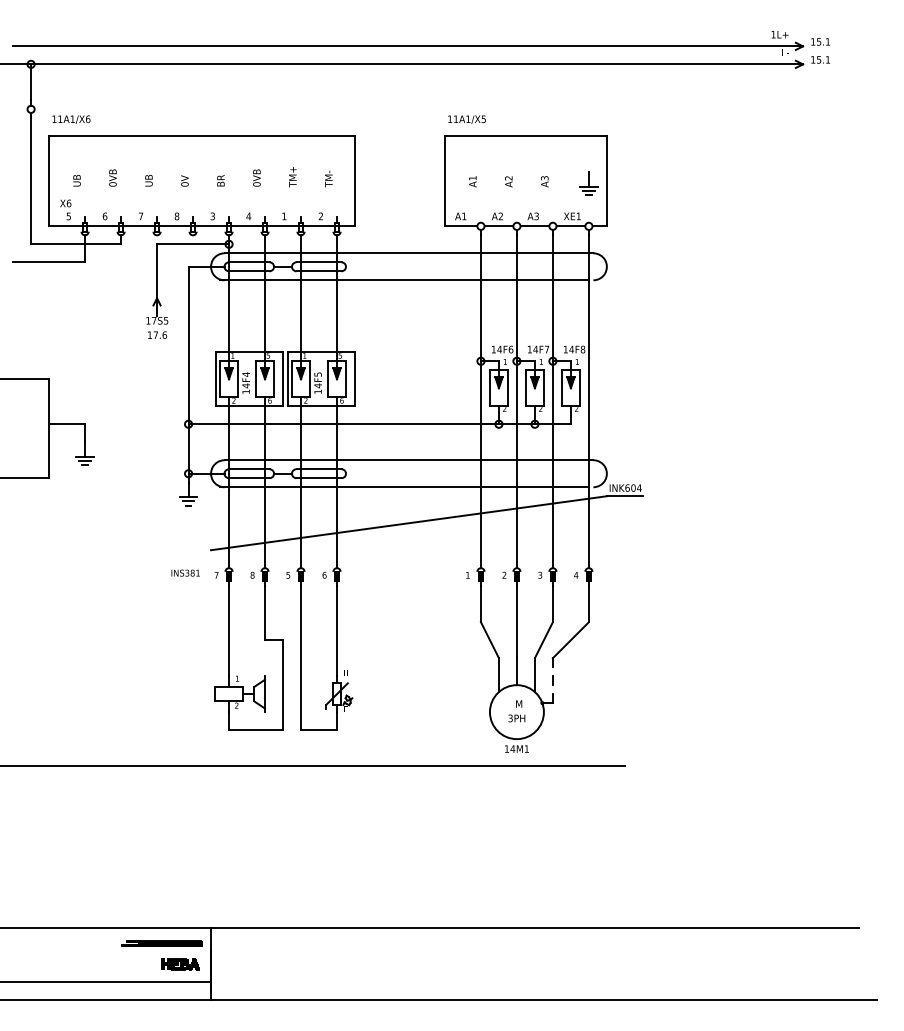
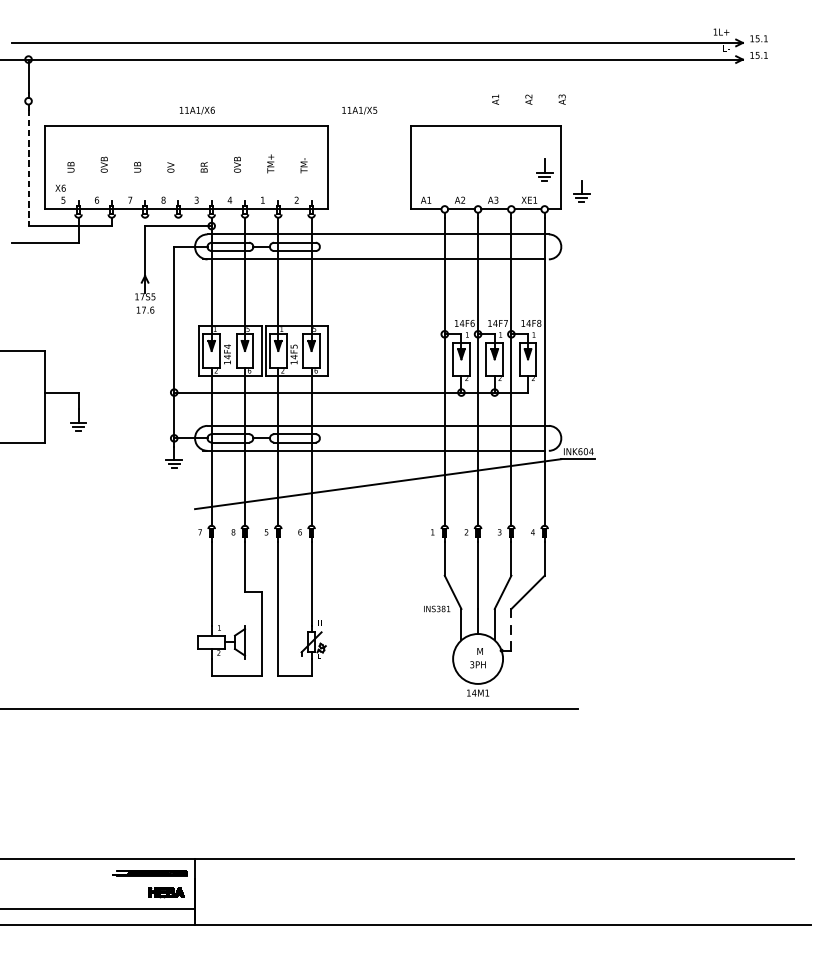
text: (71, 119) -> (197, 110), moved
text: (466, 119) -> (359, 110), moved
line: (31, 181) -> (28, 167), solid -> dashed
text: (508, 181) -> (528, 99), moved
part: (628, 206) -> (581, 191), added
text: (185, 572) -> (436, 608), moved

